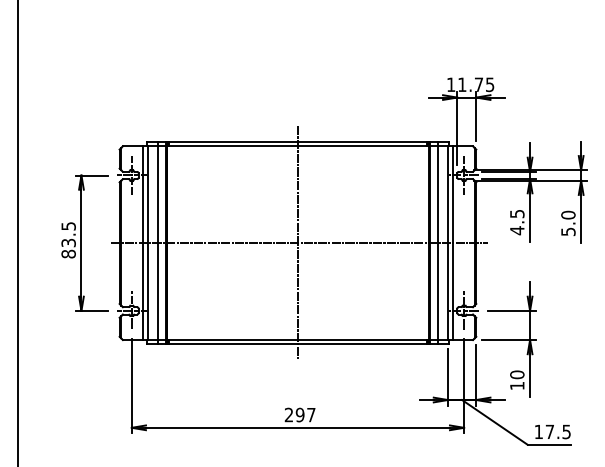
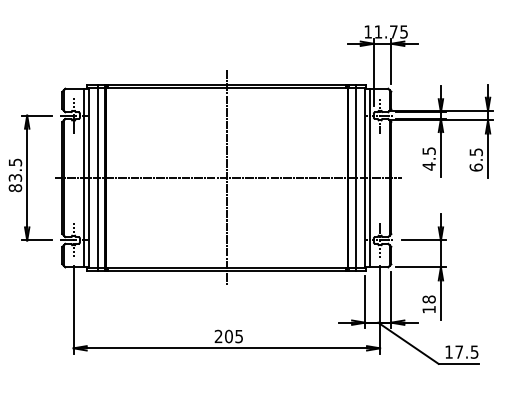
text: (568, 223) -> (476, 159), 5.0 -> 6.5
text: (517, 374) -> (429, 299), 10 -> 18
text: (305, 415) -> (233, 336), 297 -> 205

